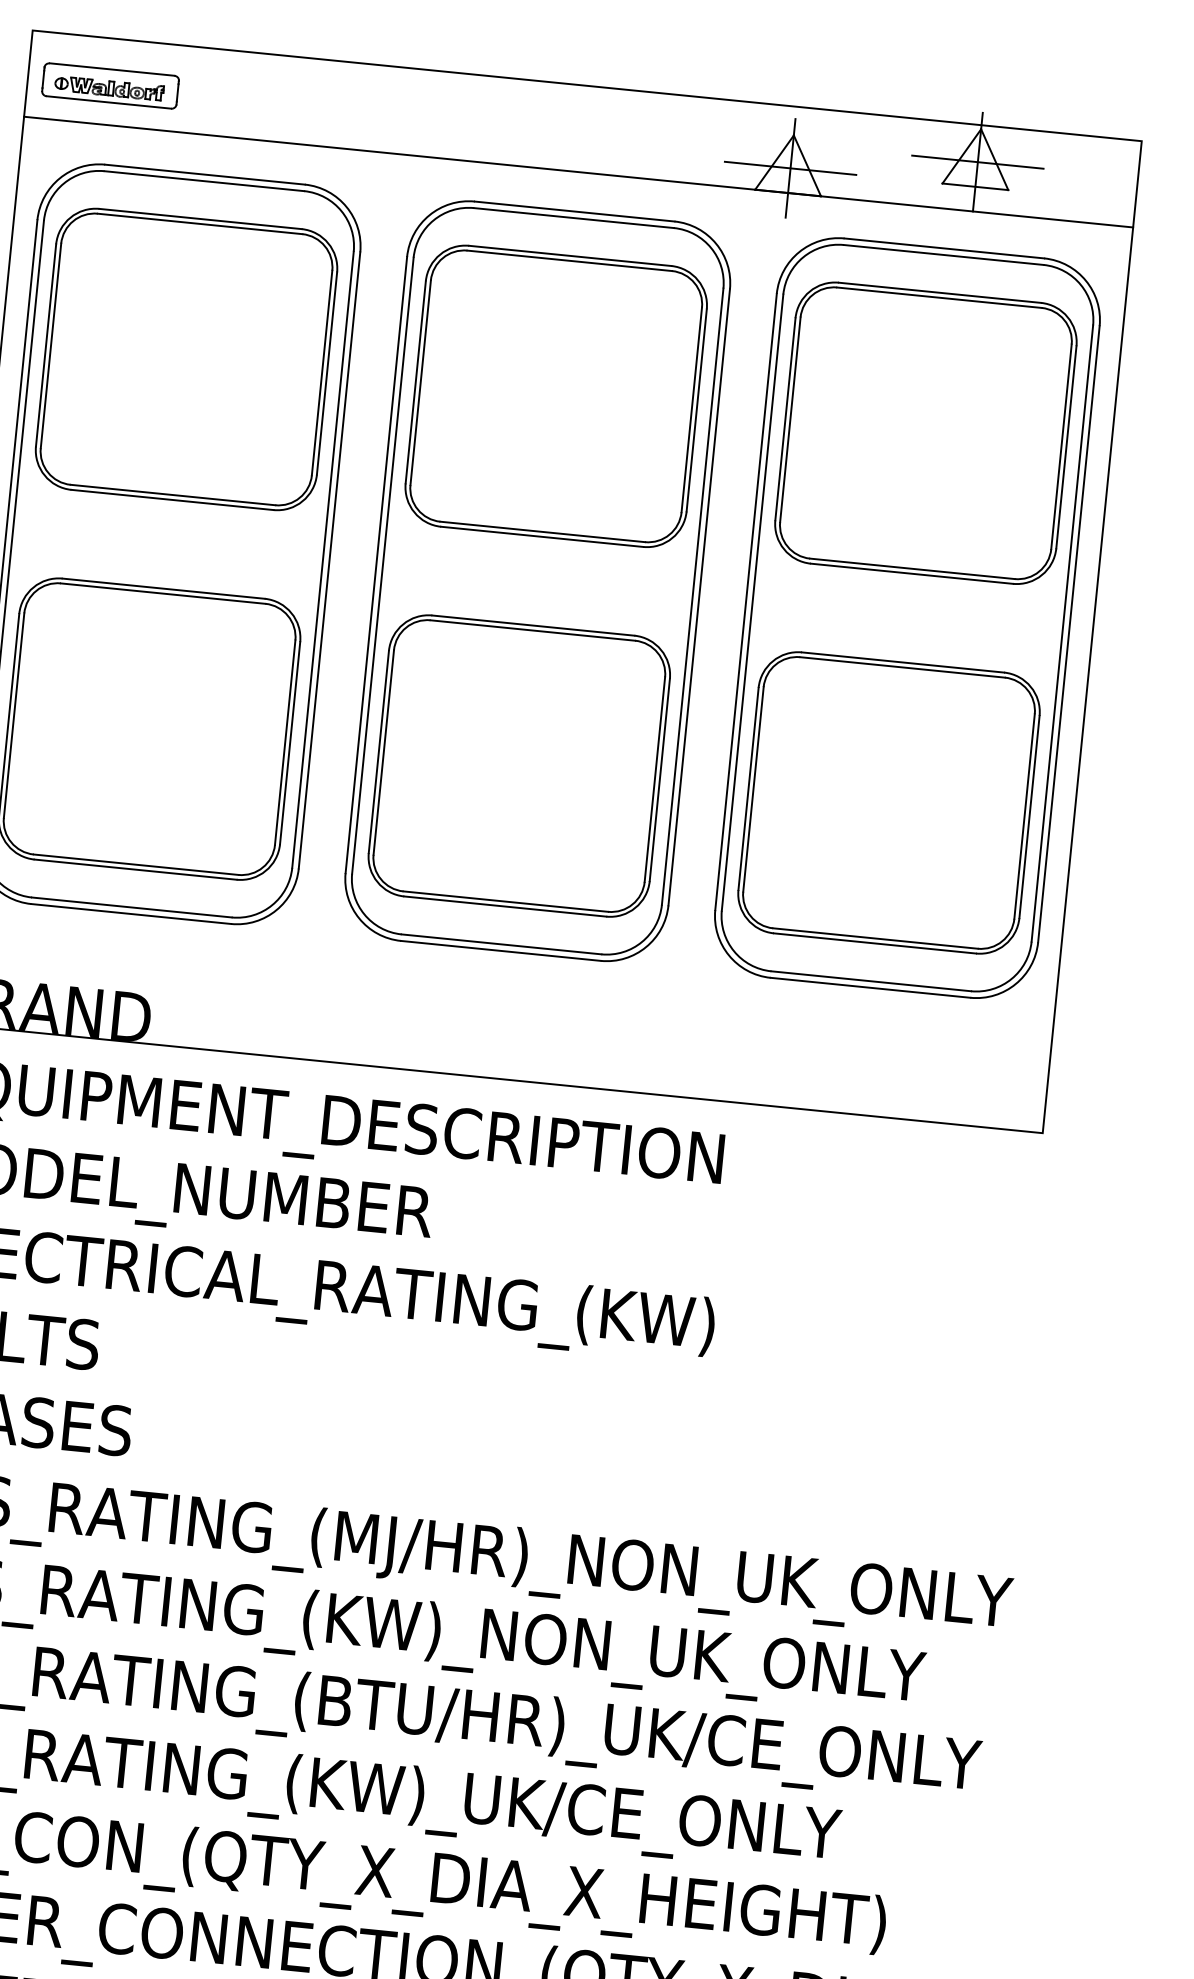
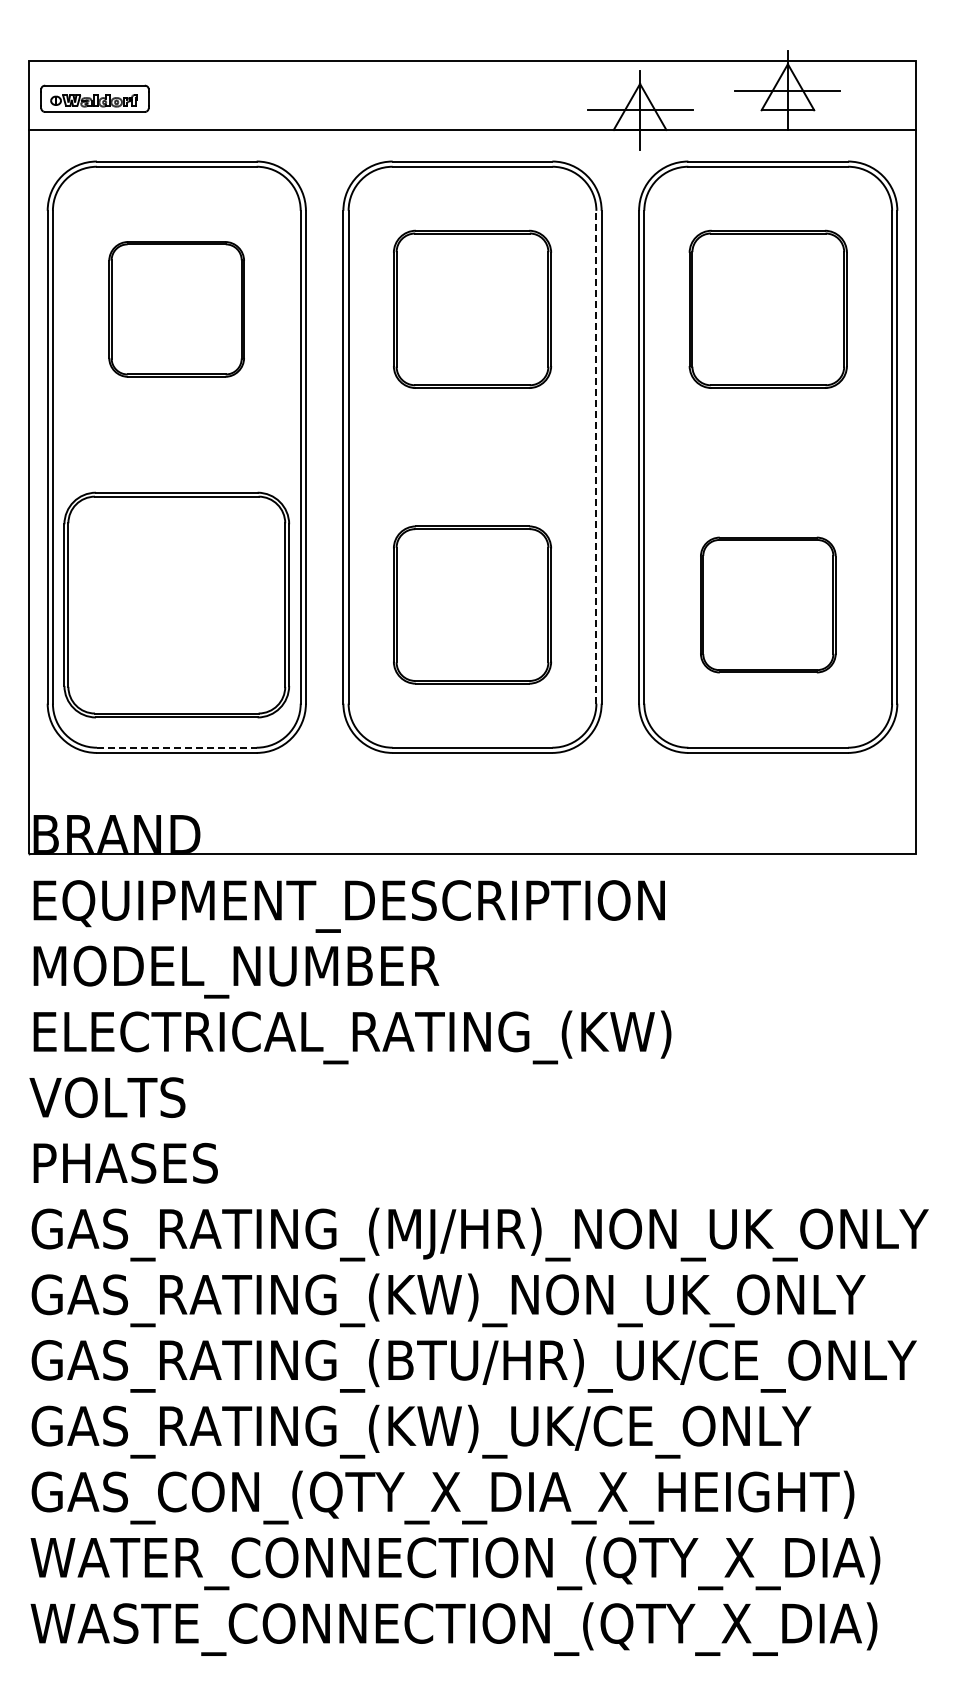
part: (186, 359) -> (176, 309), size x0.6
part: (556, 396) -> (472, 309), size x0.7
part: (926, 433) -> (768, 309), size x0.7
line: (692, 595) -> (596, 456), solid -> dashed
part: (519, 765) -> (472, 604), size x0.7
part: (889, 802) -> (768, 604), size x0.6
line: (131, 907) -> (176, 747), solid -> dashed

